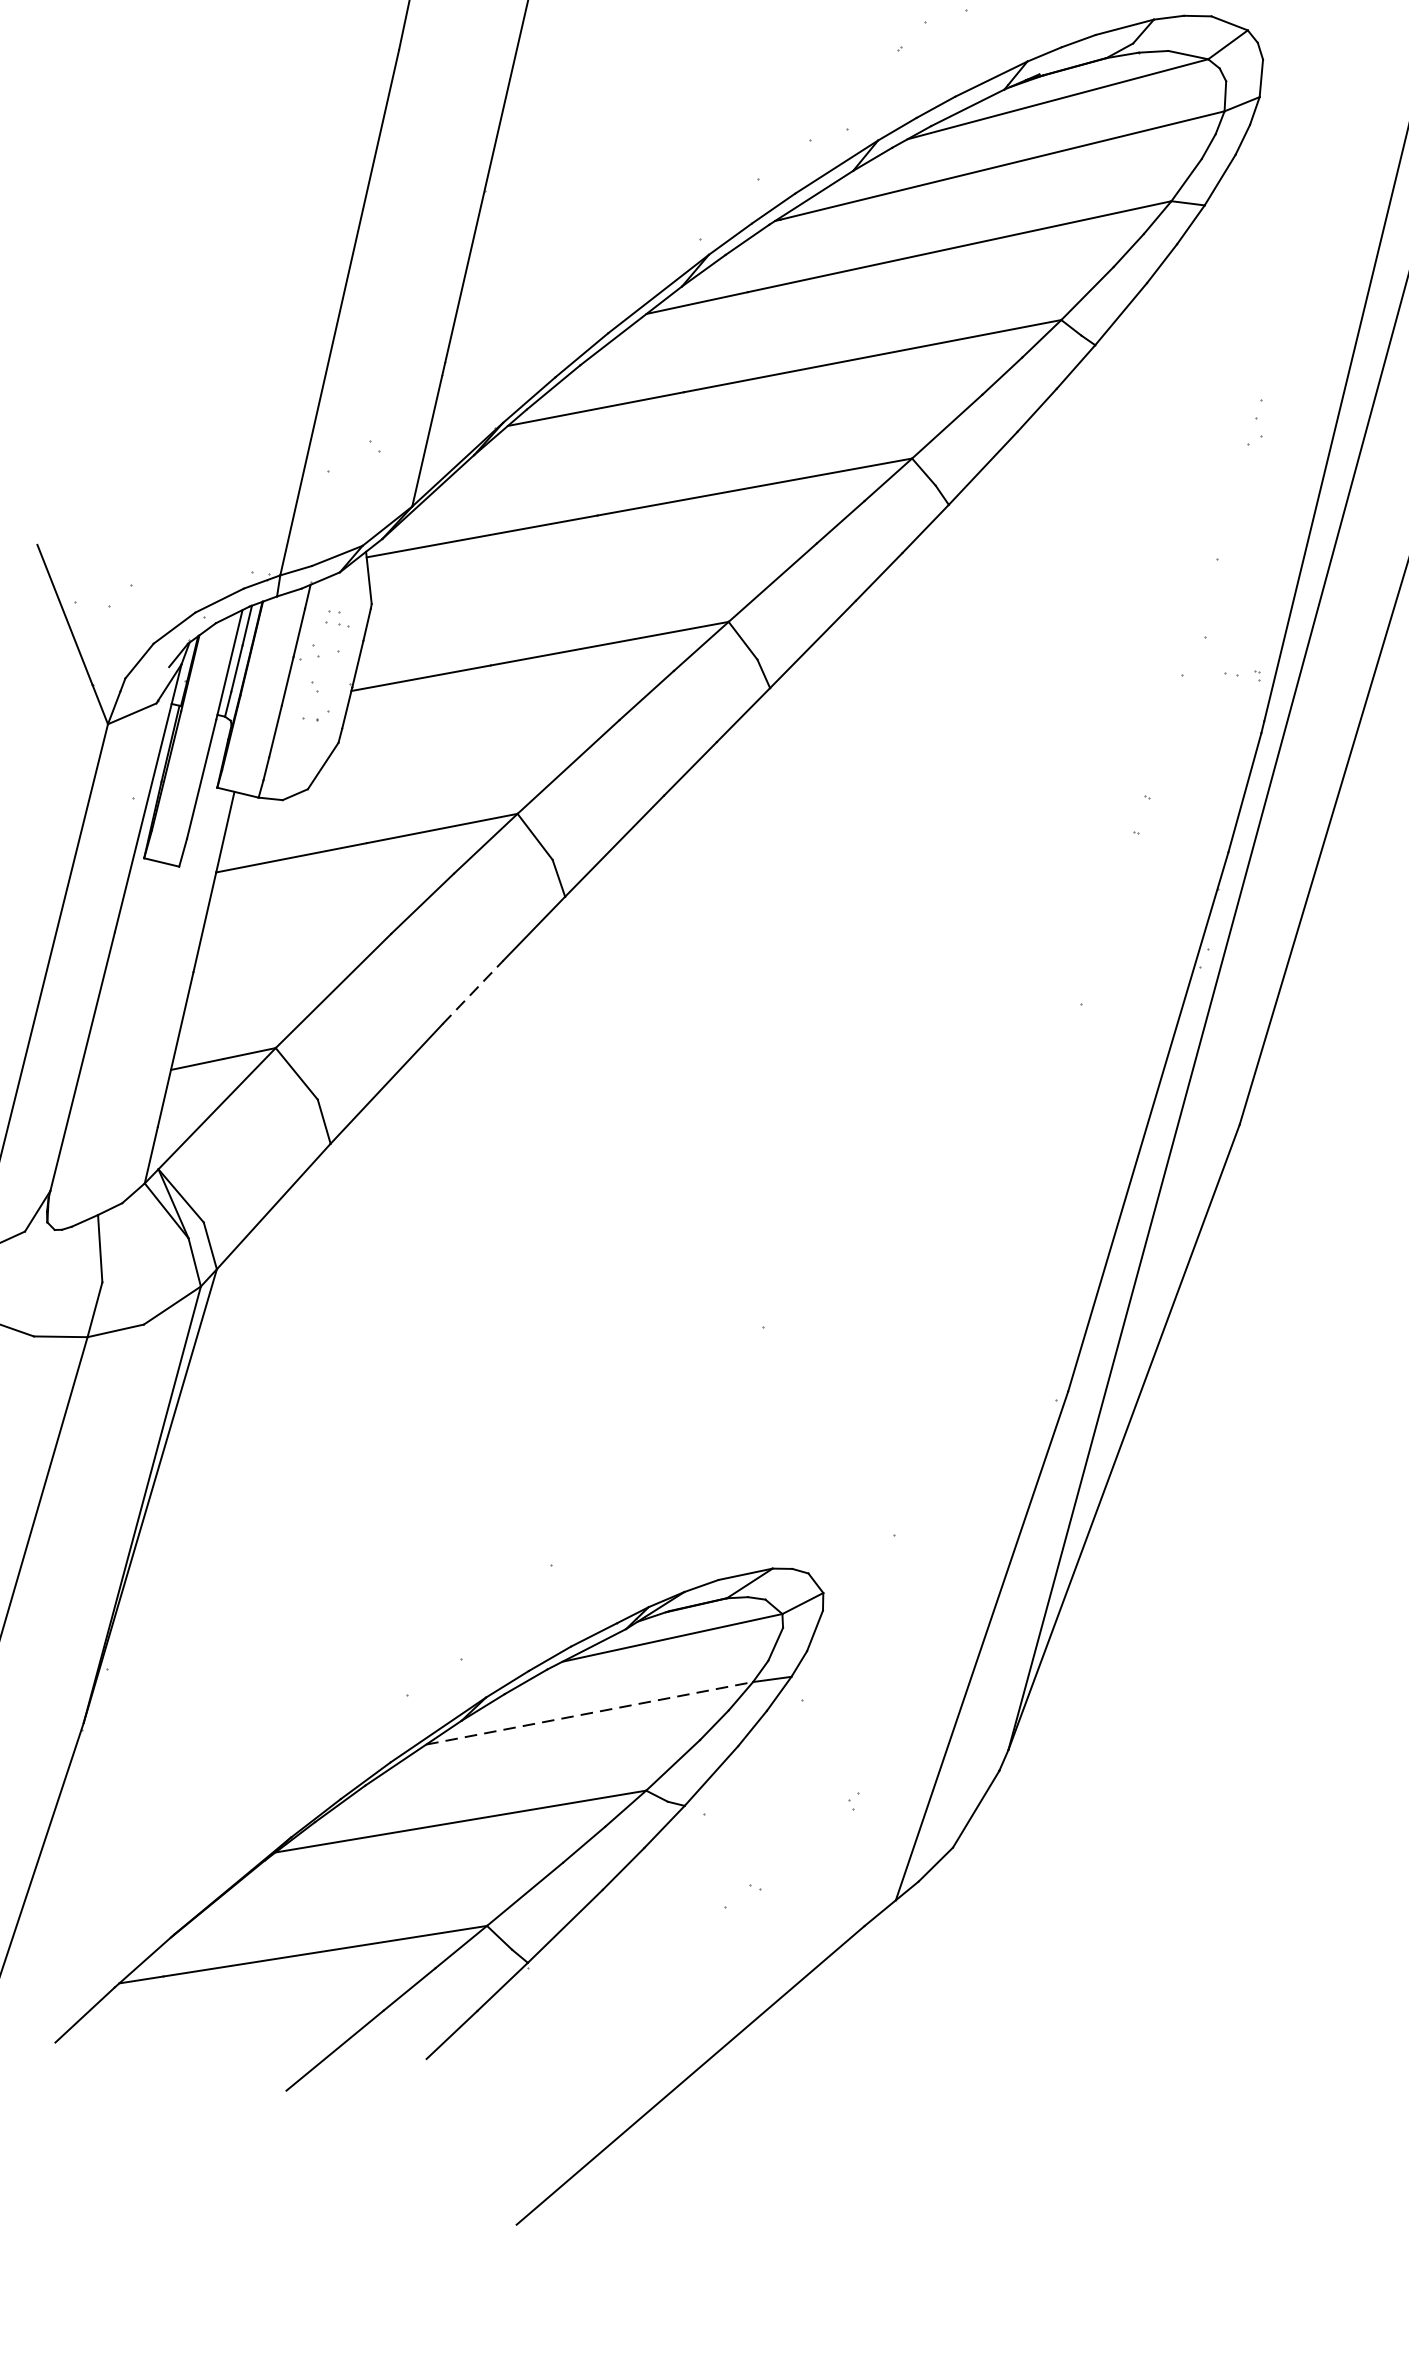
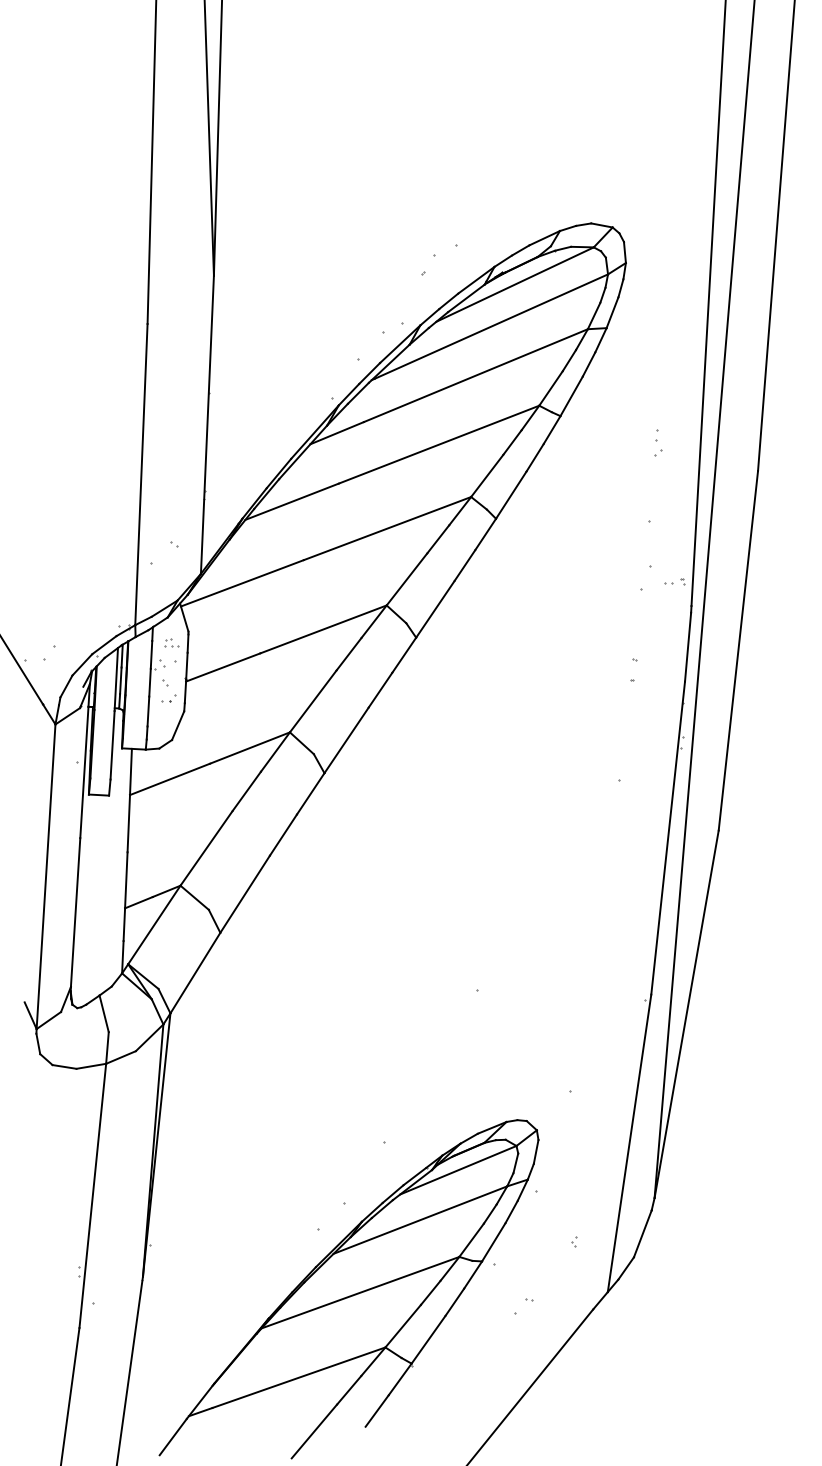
line: (473, 993) -> (283, 835), dashed -> solid
line: (589, 1712) -> (420, 1219), dashed -> solid

